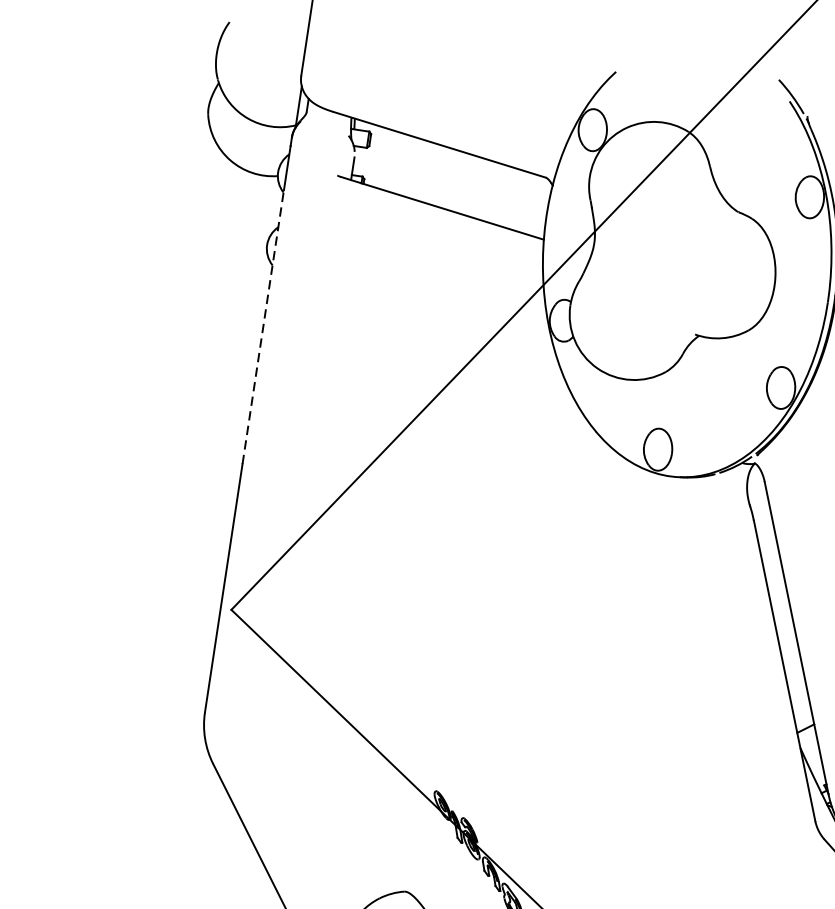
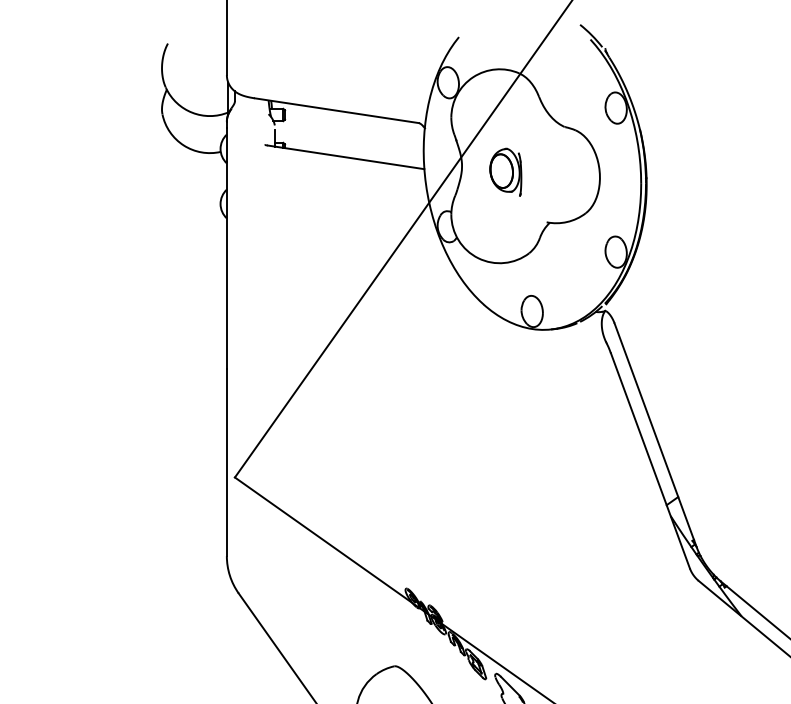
part: (650, 259) -> (505, 171), added
line: (262, 327) -> (226, 265), dashed -> solid

